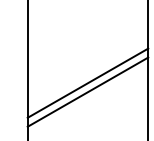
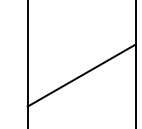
line: (87, 92) -> (81, 83), removed

